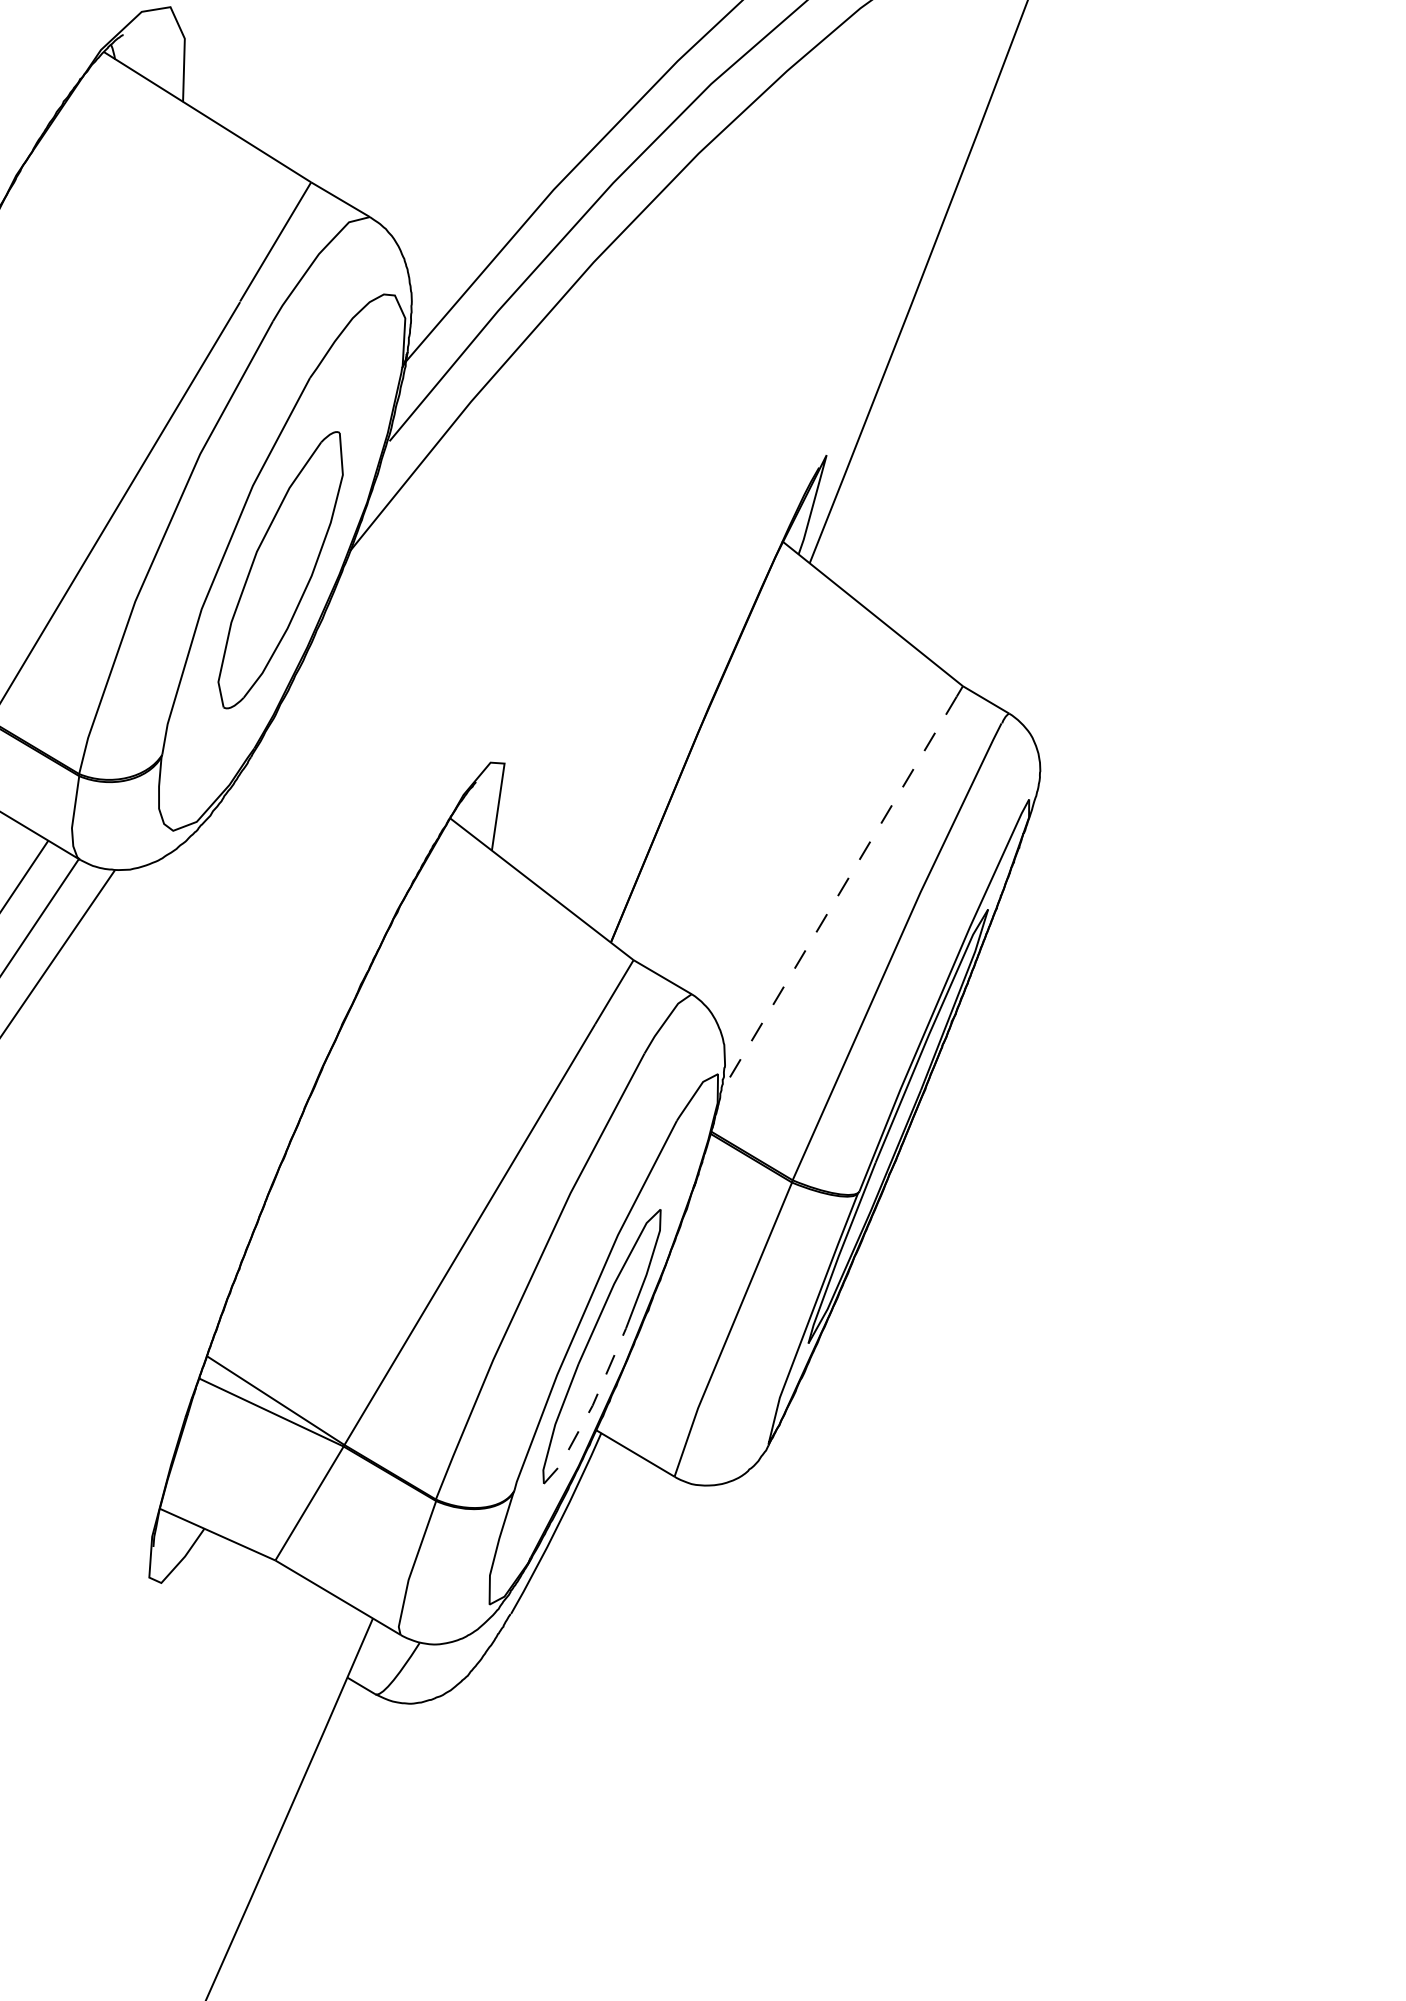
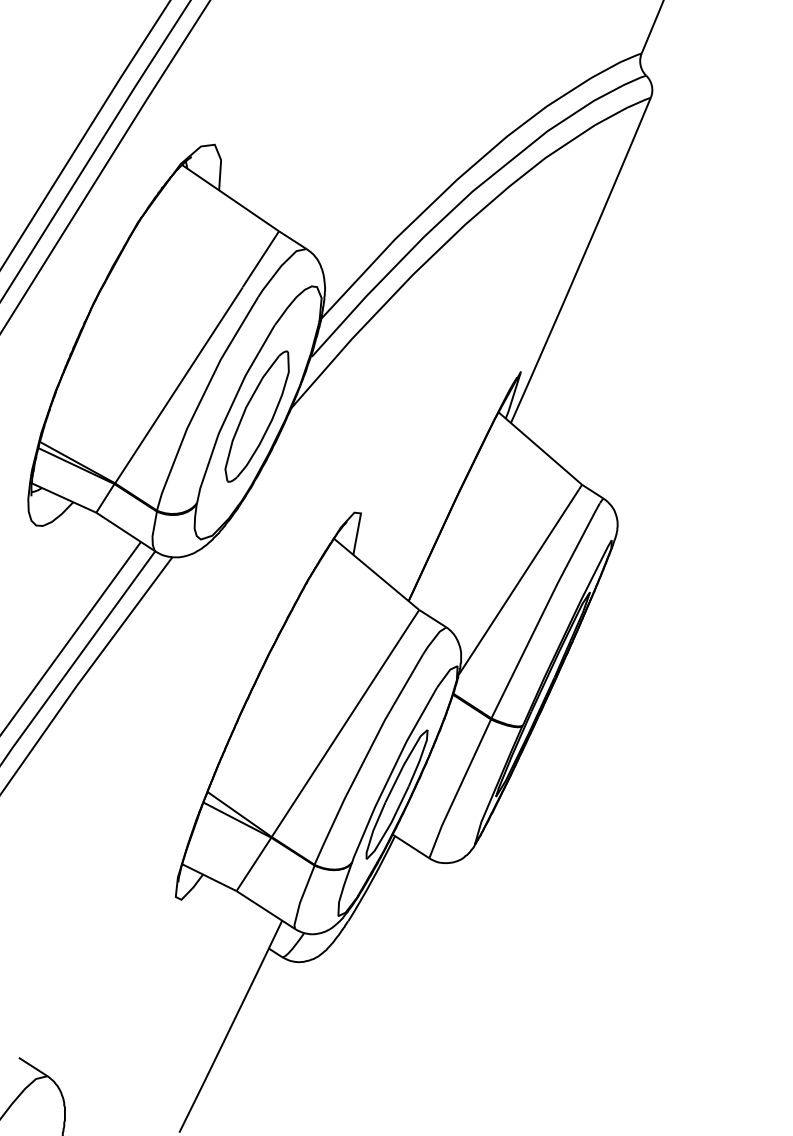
line: (838, 894) -> (518, 582), dashed -> solid
line: (590, 1409) -> (390, 824), dashed -> solid

